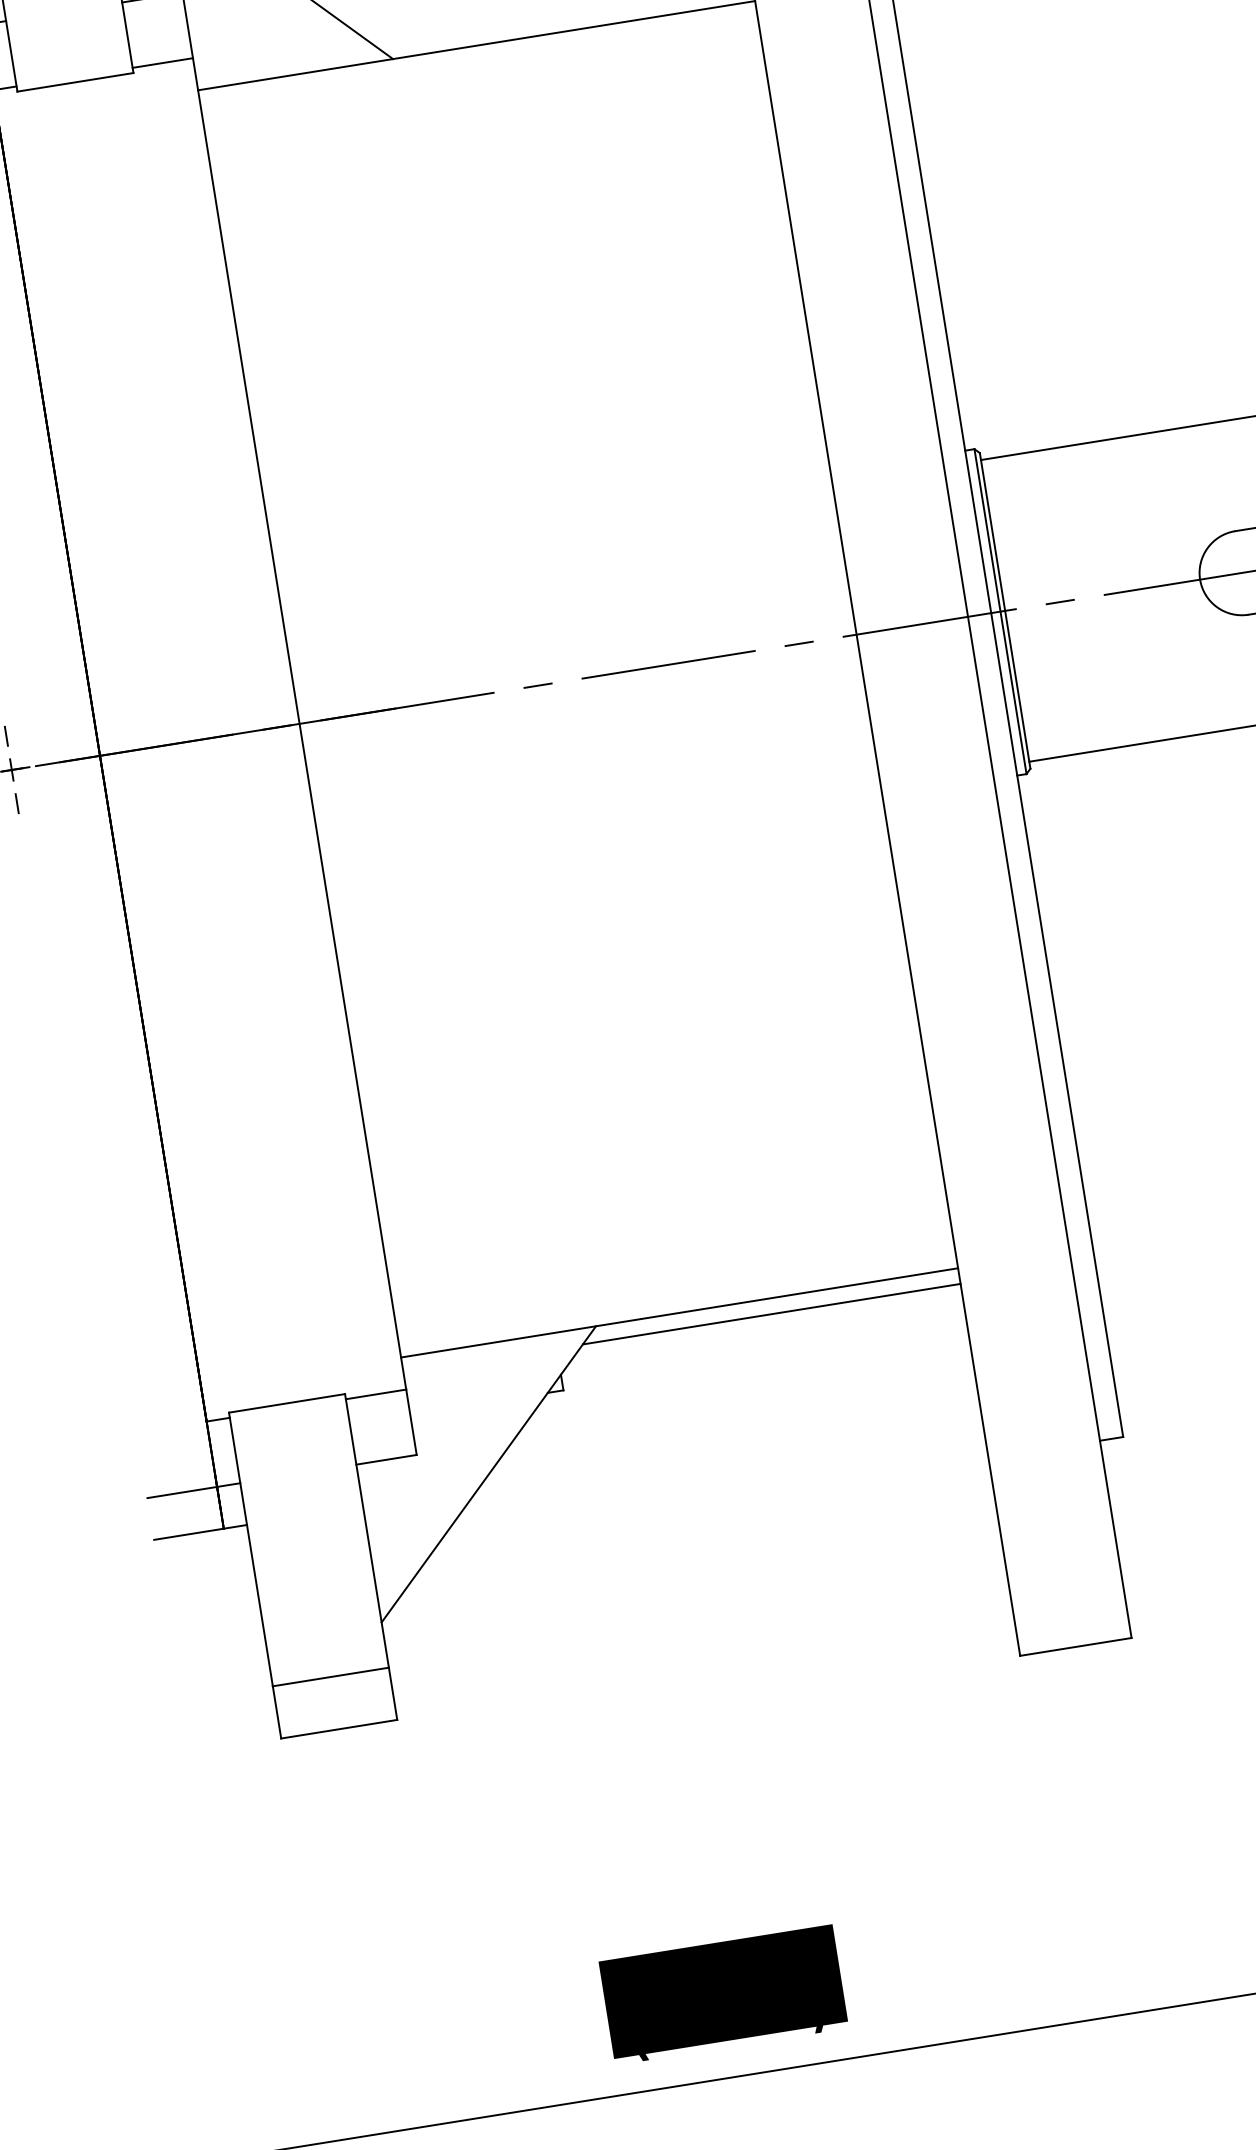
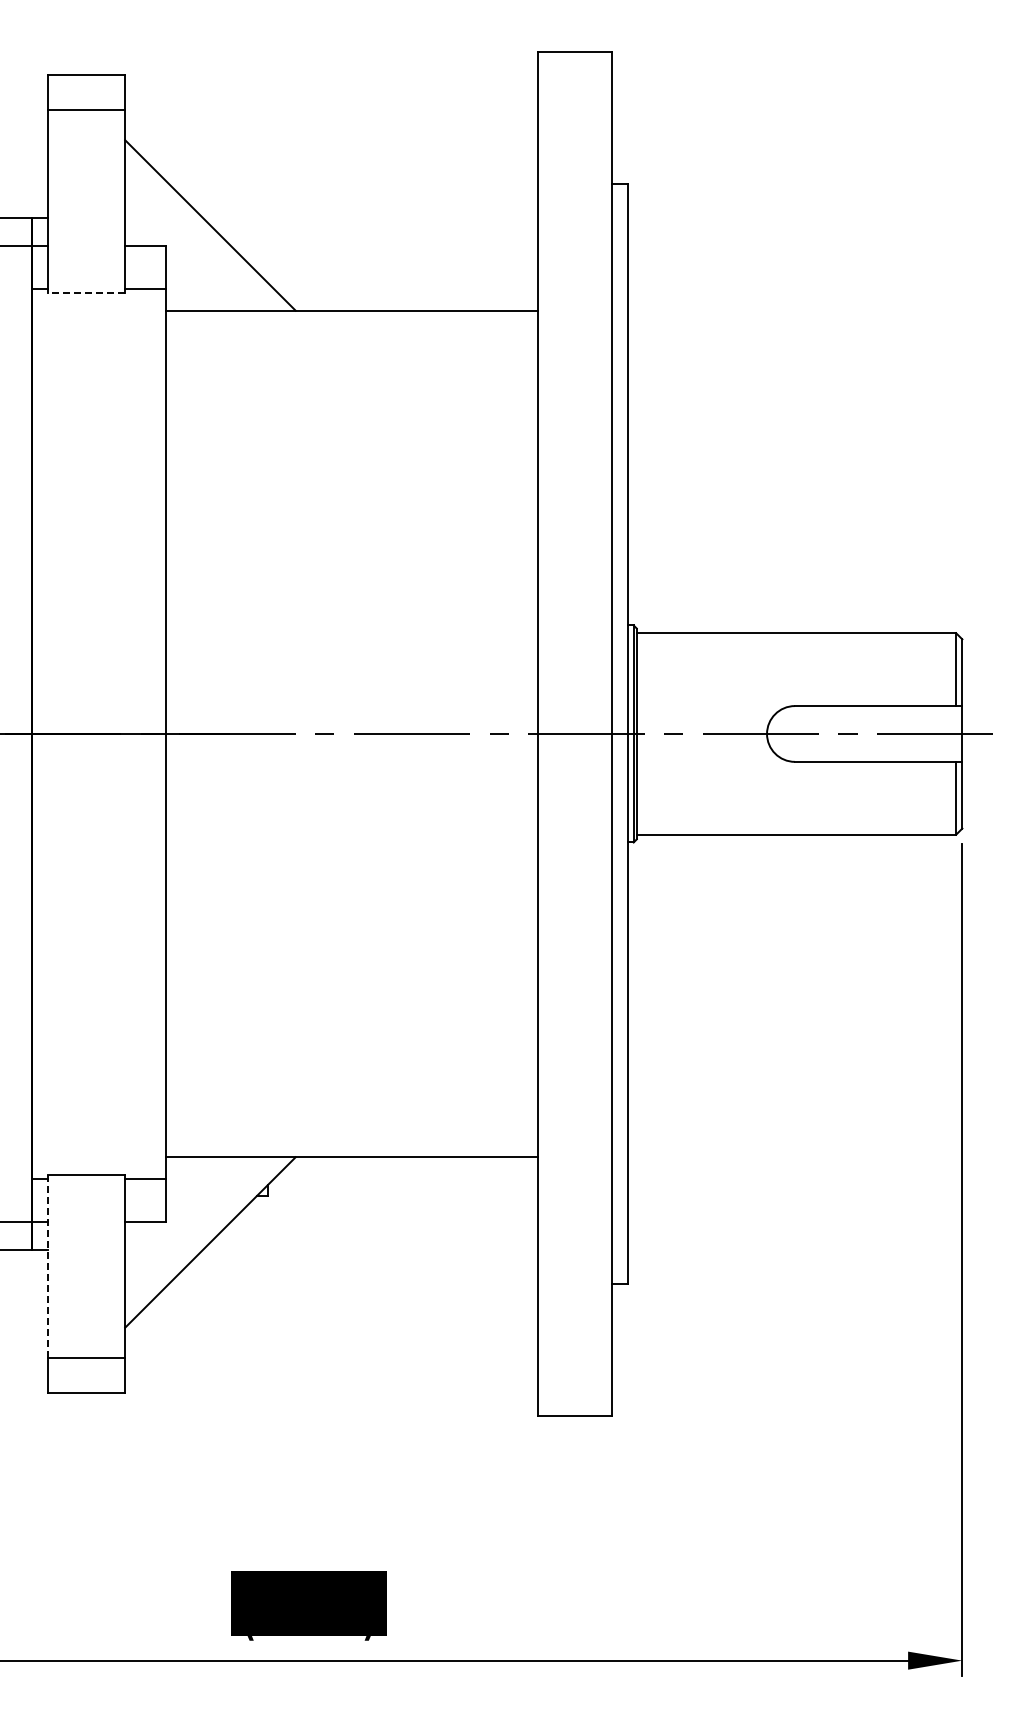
line: (75, 81) -> (86, 292), solid -> dashed
line: (771, 1313) -> (411, 1167), removed
line: (250, 1549) -> (47, 1266), solid -> dashed

